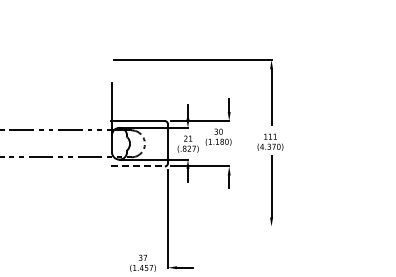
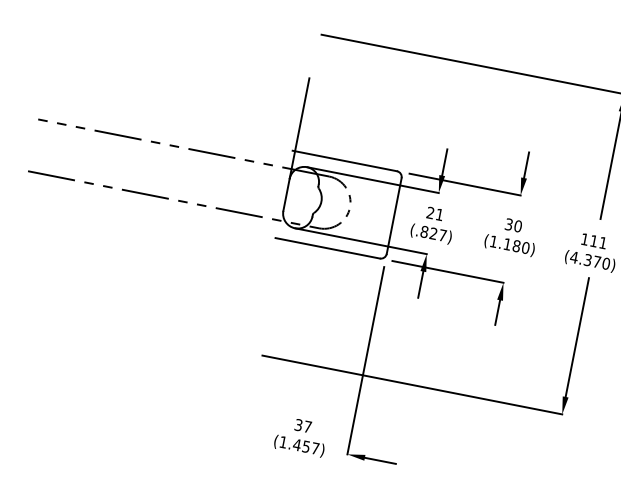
text: (218, 136) -> (511, 234), moved
line: (138, 166) -> (329, 248), dashed -> solid
line: (193, 226) -> (412, 384), added

